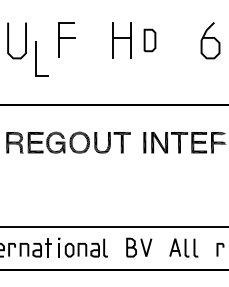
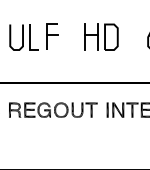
part: (149, 40) -> (111, 37), size x1.67
line: (36, 58) -> (30, 37), moved

